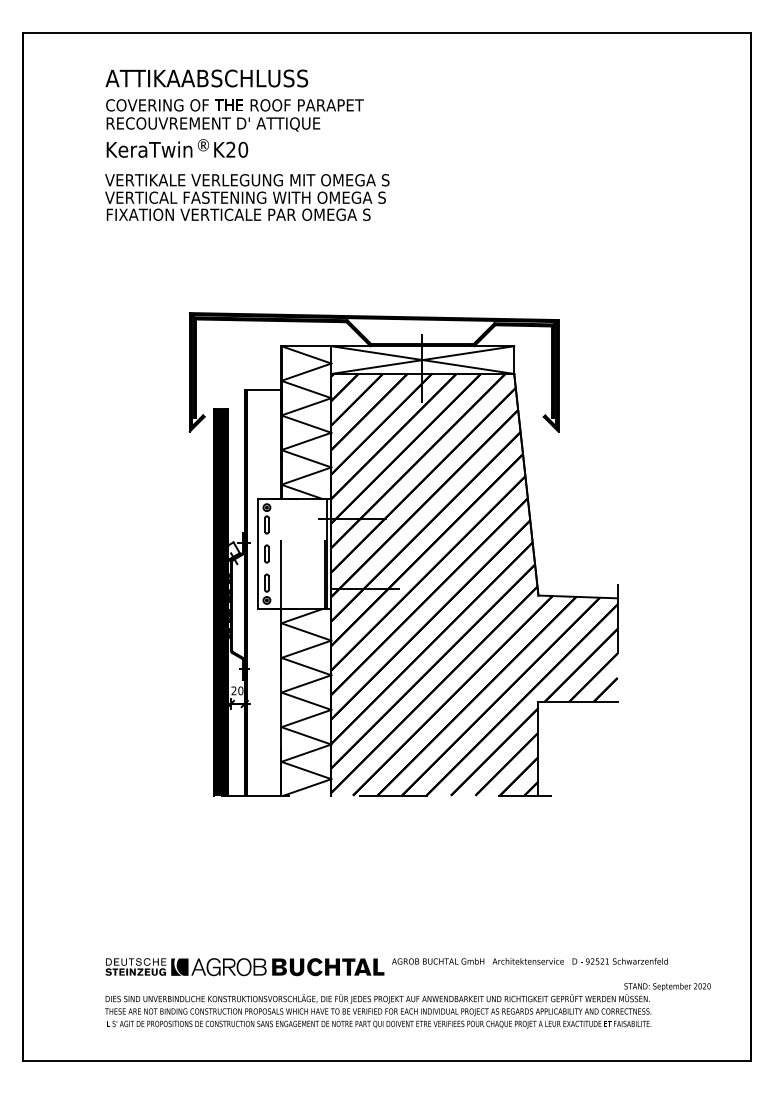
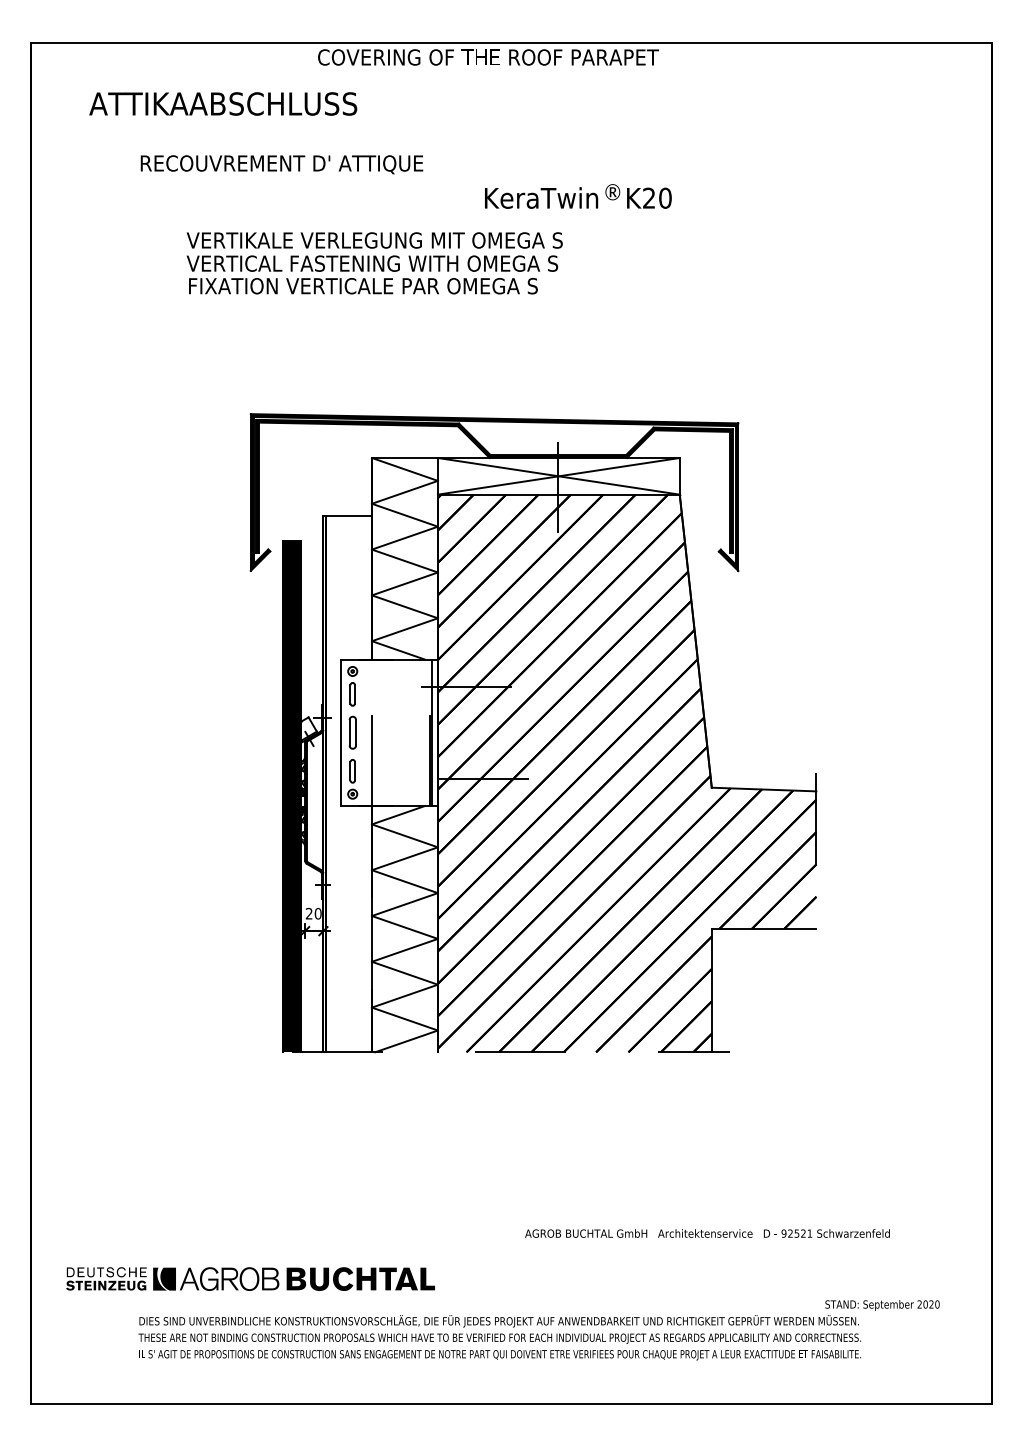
text: (207, 78) -> (223, 103), moved
text: (235, 105) -> (488, 57), moved
text: (177, 148) -> (578, 196), moved
text: (247, 197) -> (374, 263), moved
part: (266, 553) -> (352, 732), size x1.4
text: (529, 961) -> (707, 1233), moved
part: (244, 966) -> (250, 1278), moved

